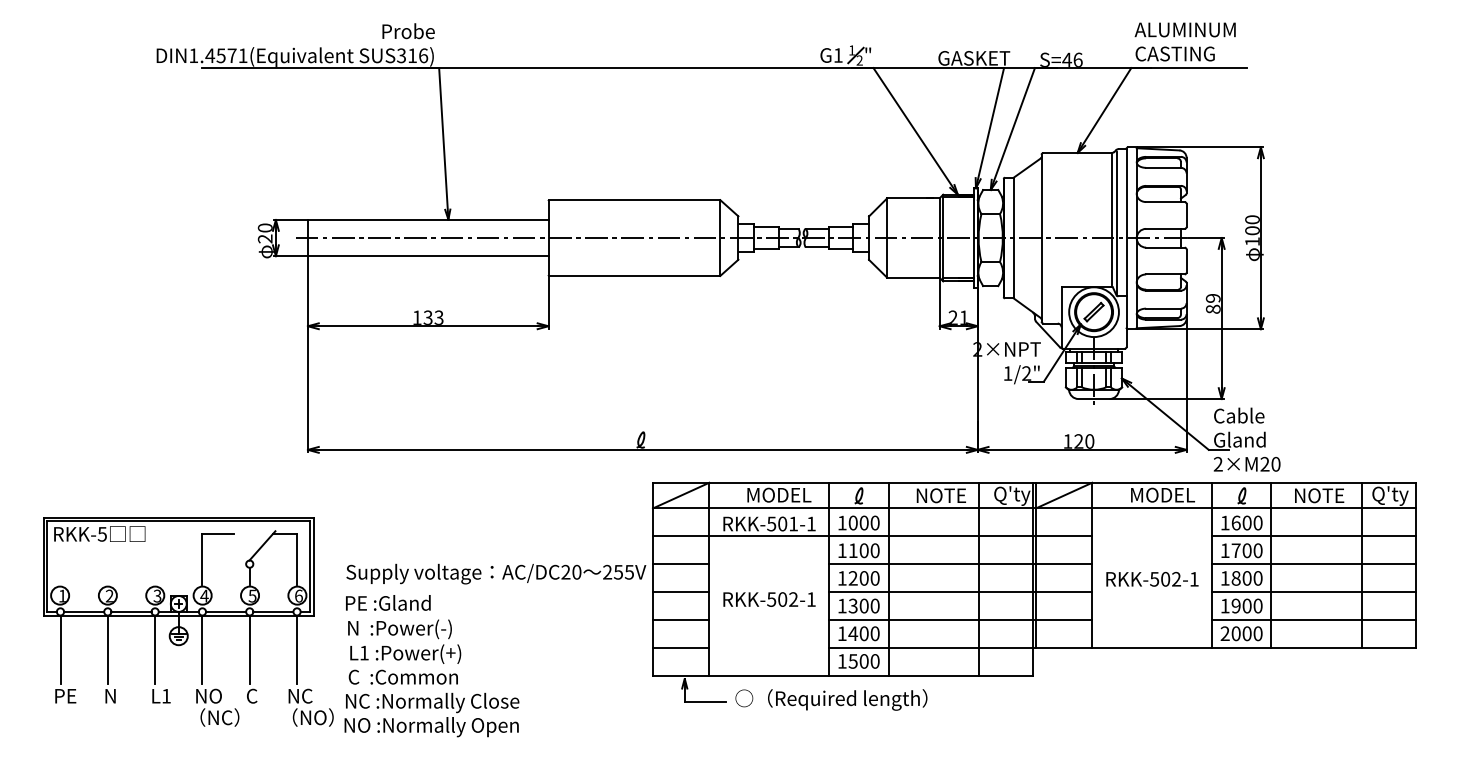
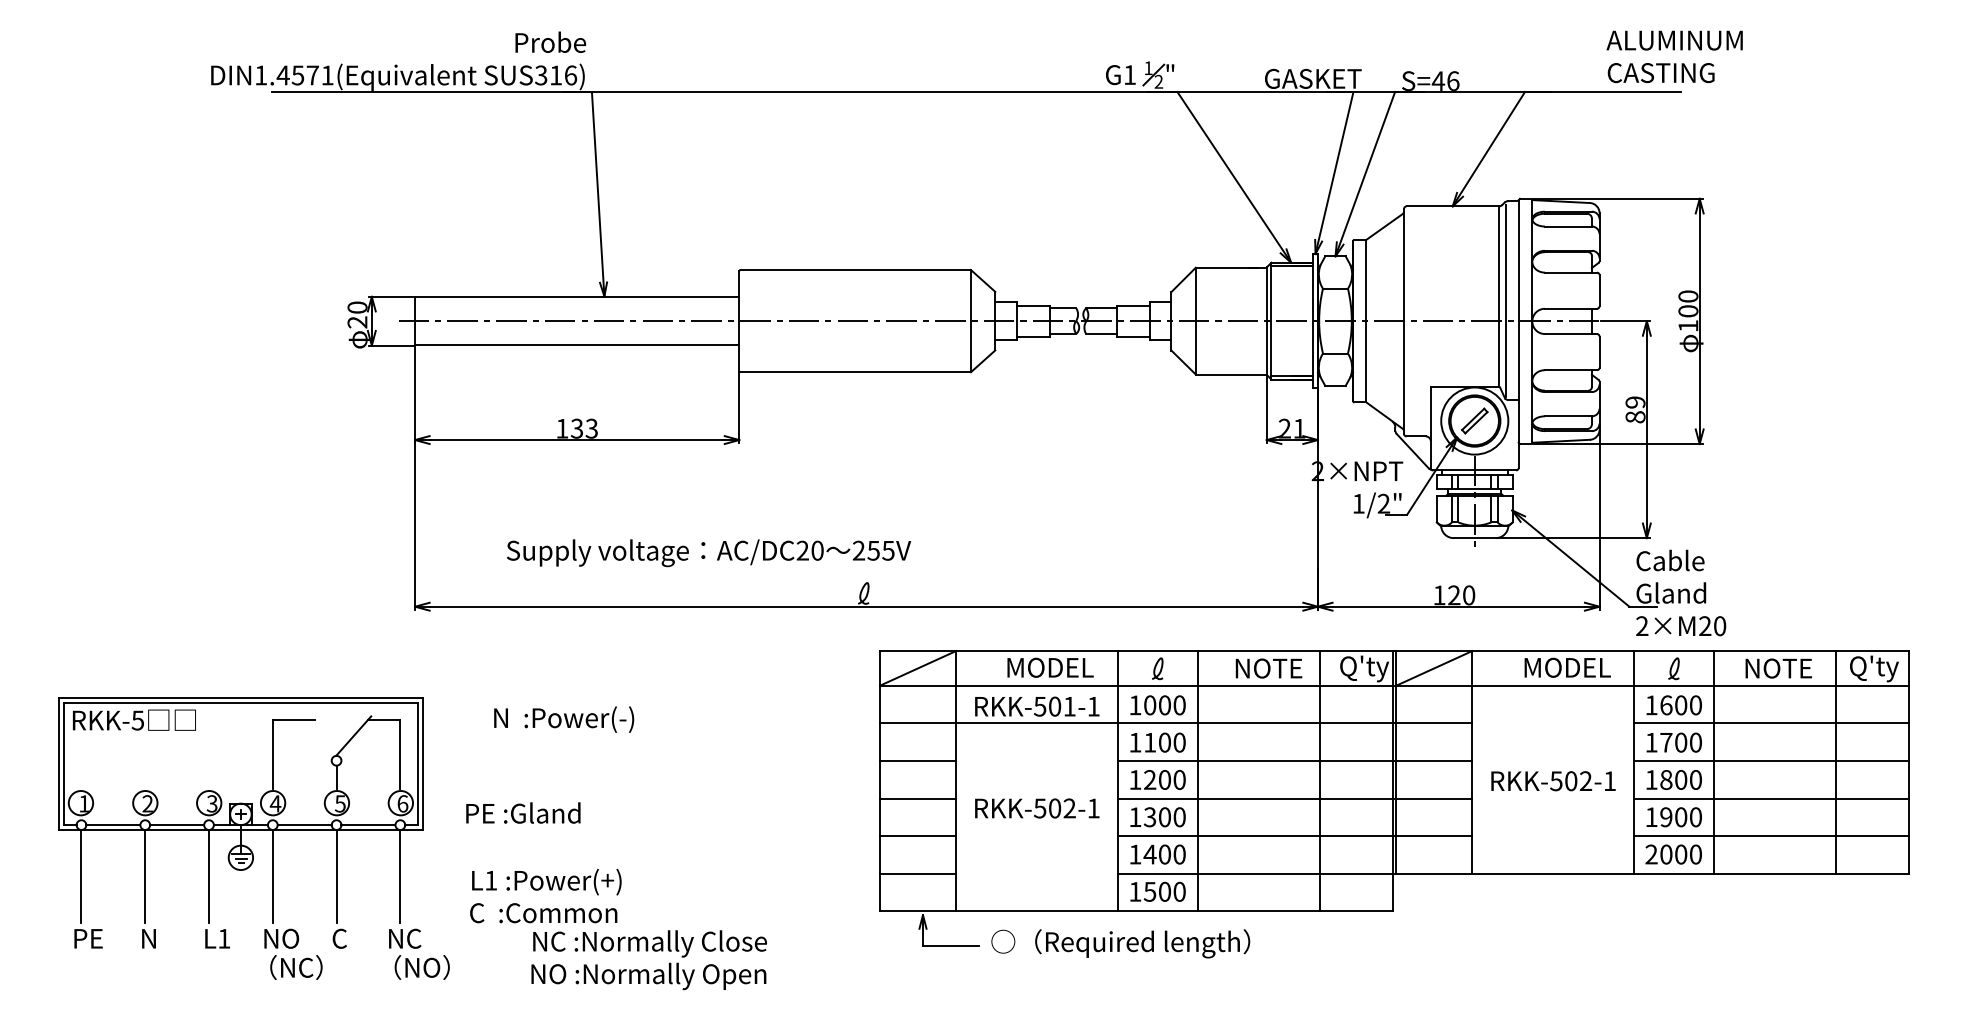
text: (1185, 41) -> (1674, 56), moved
text: (496, 574) -> (709, 553), moved
text: (400, 629) -> (564, 719), moved
text: (431, 715) -> (648, 960), moved

